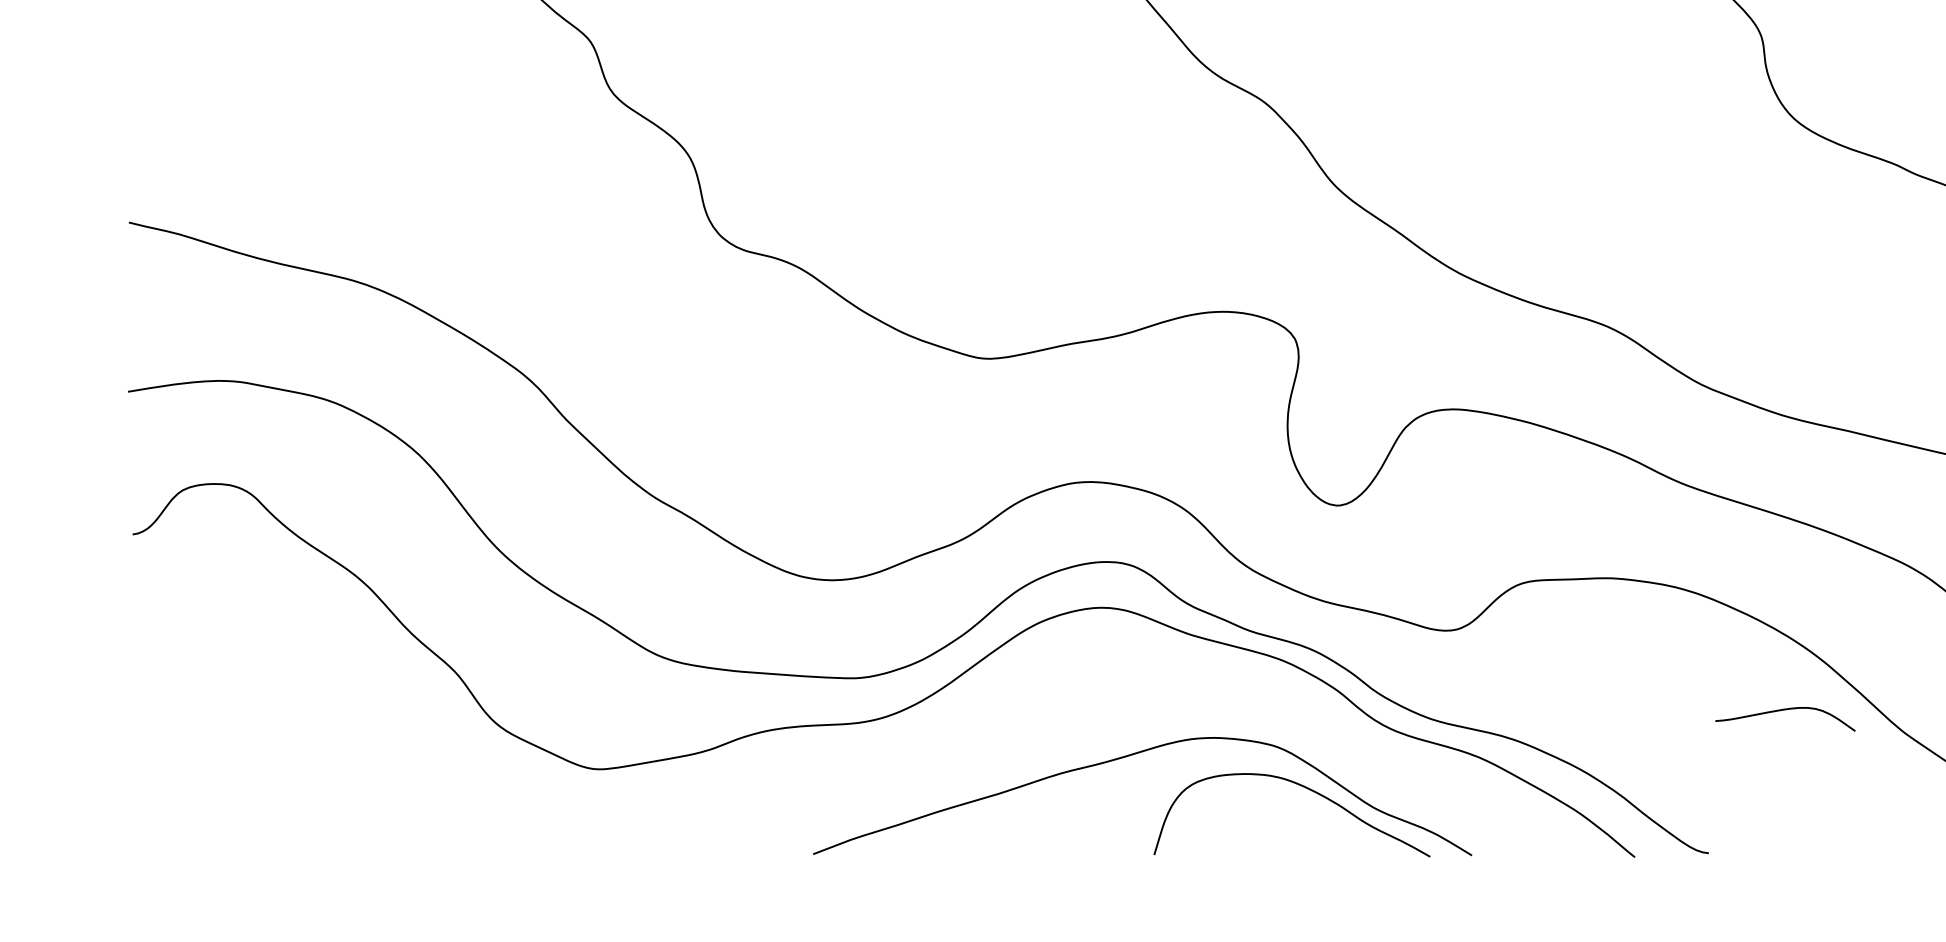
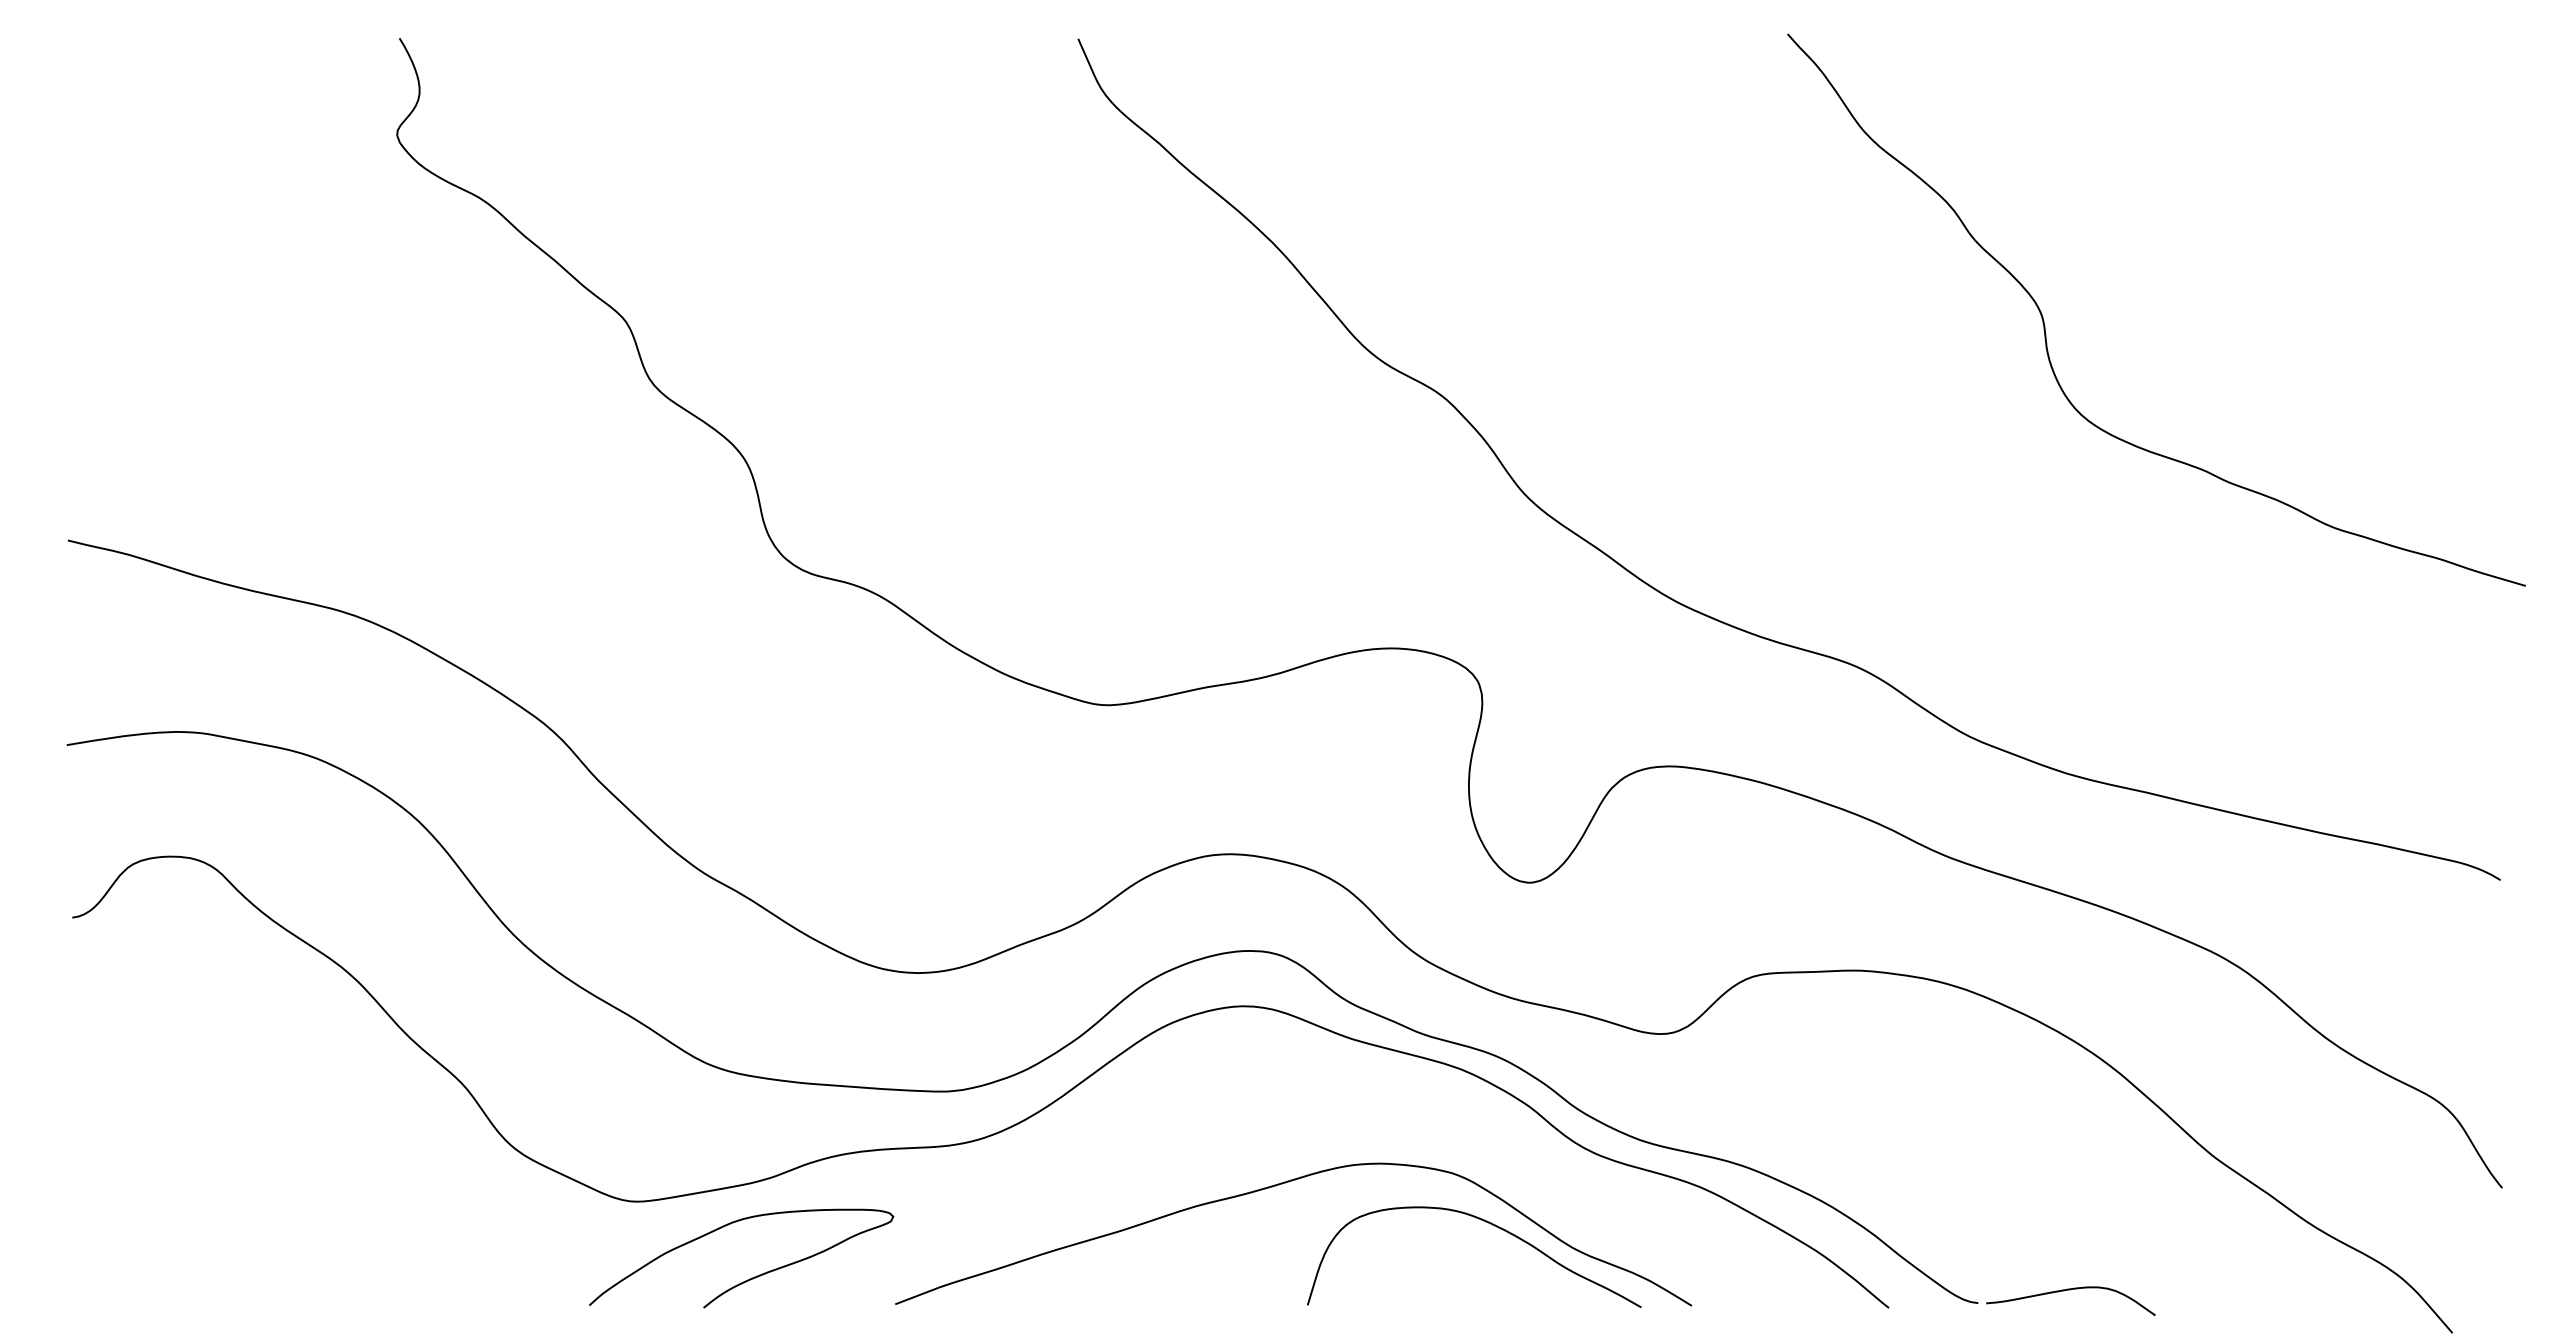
curve: (1785, 710) -> (2070, 1290), moved
curve: (692, 832) -> (749, 1278), added

